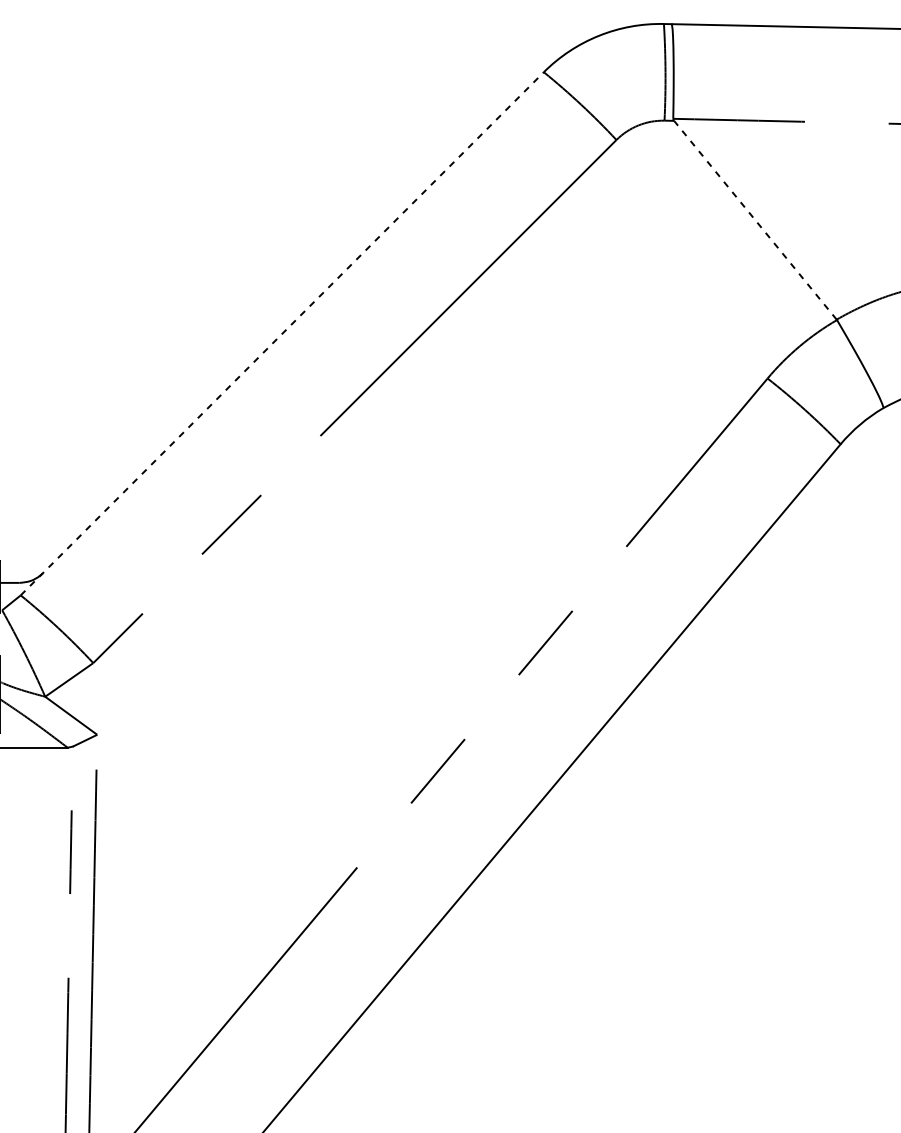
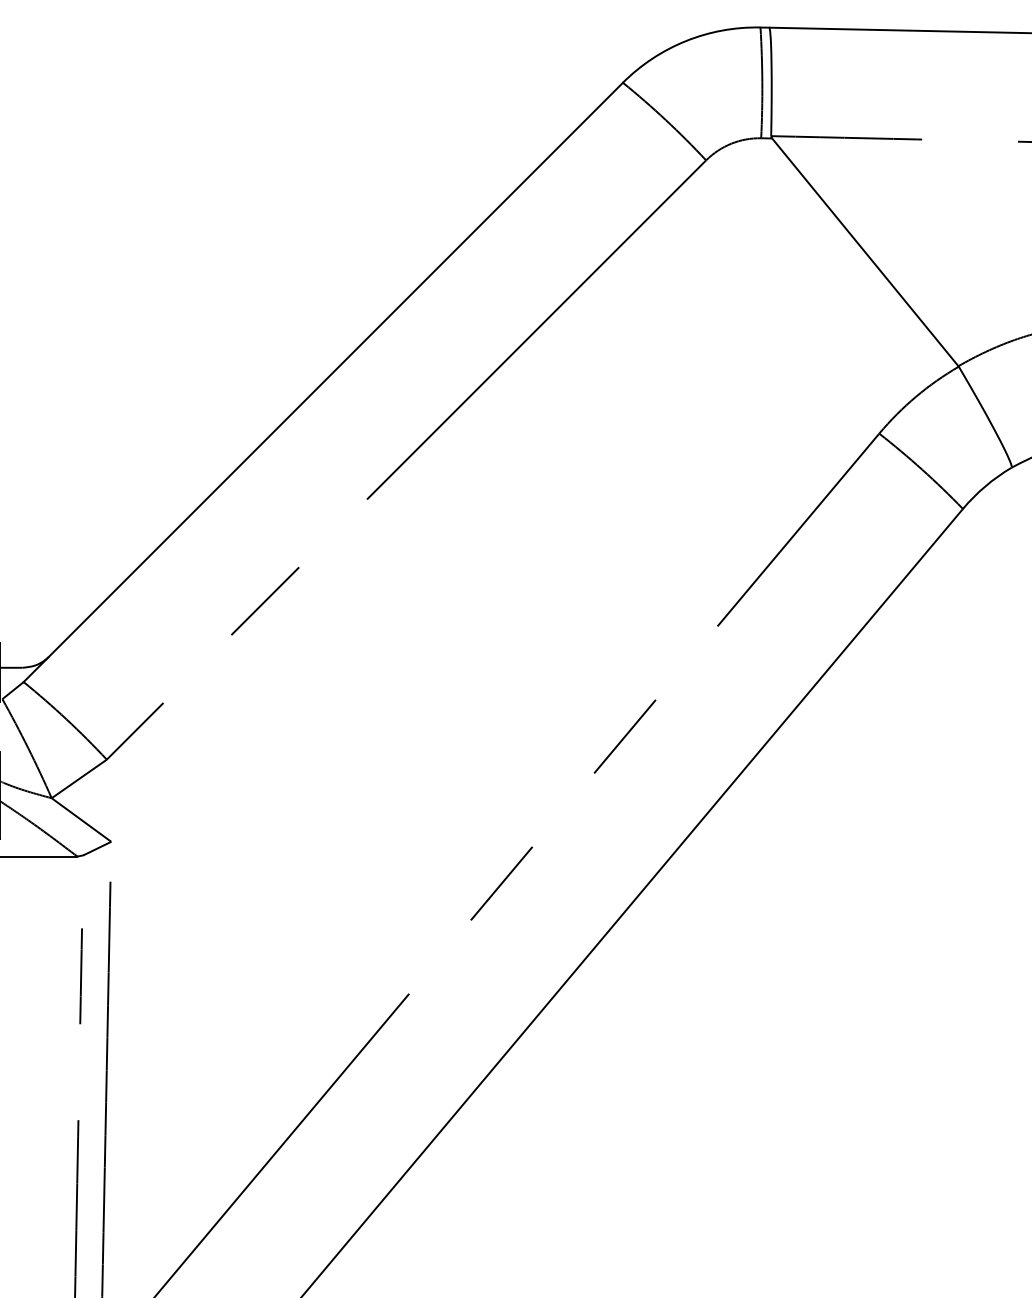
line: (754, 219) -> (864, 251), dashed -> solid
line: (282, 333) -> (323, 382), dashed -> solid

